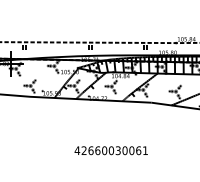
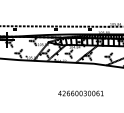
text: (110, 150) -> (80, 93), moved

